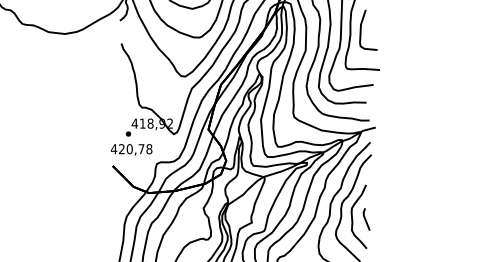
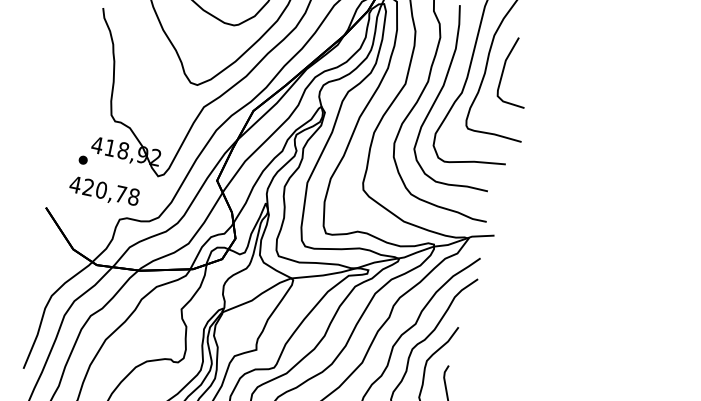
text: (131, 149) -> (104, 191), moved

